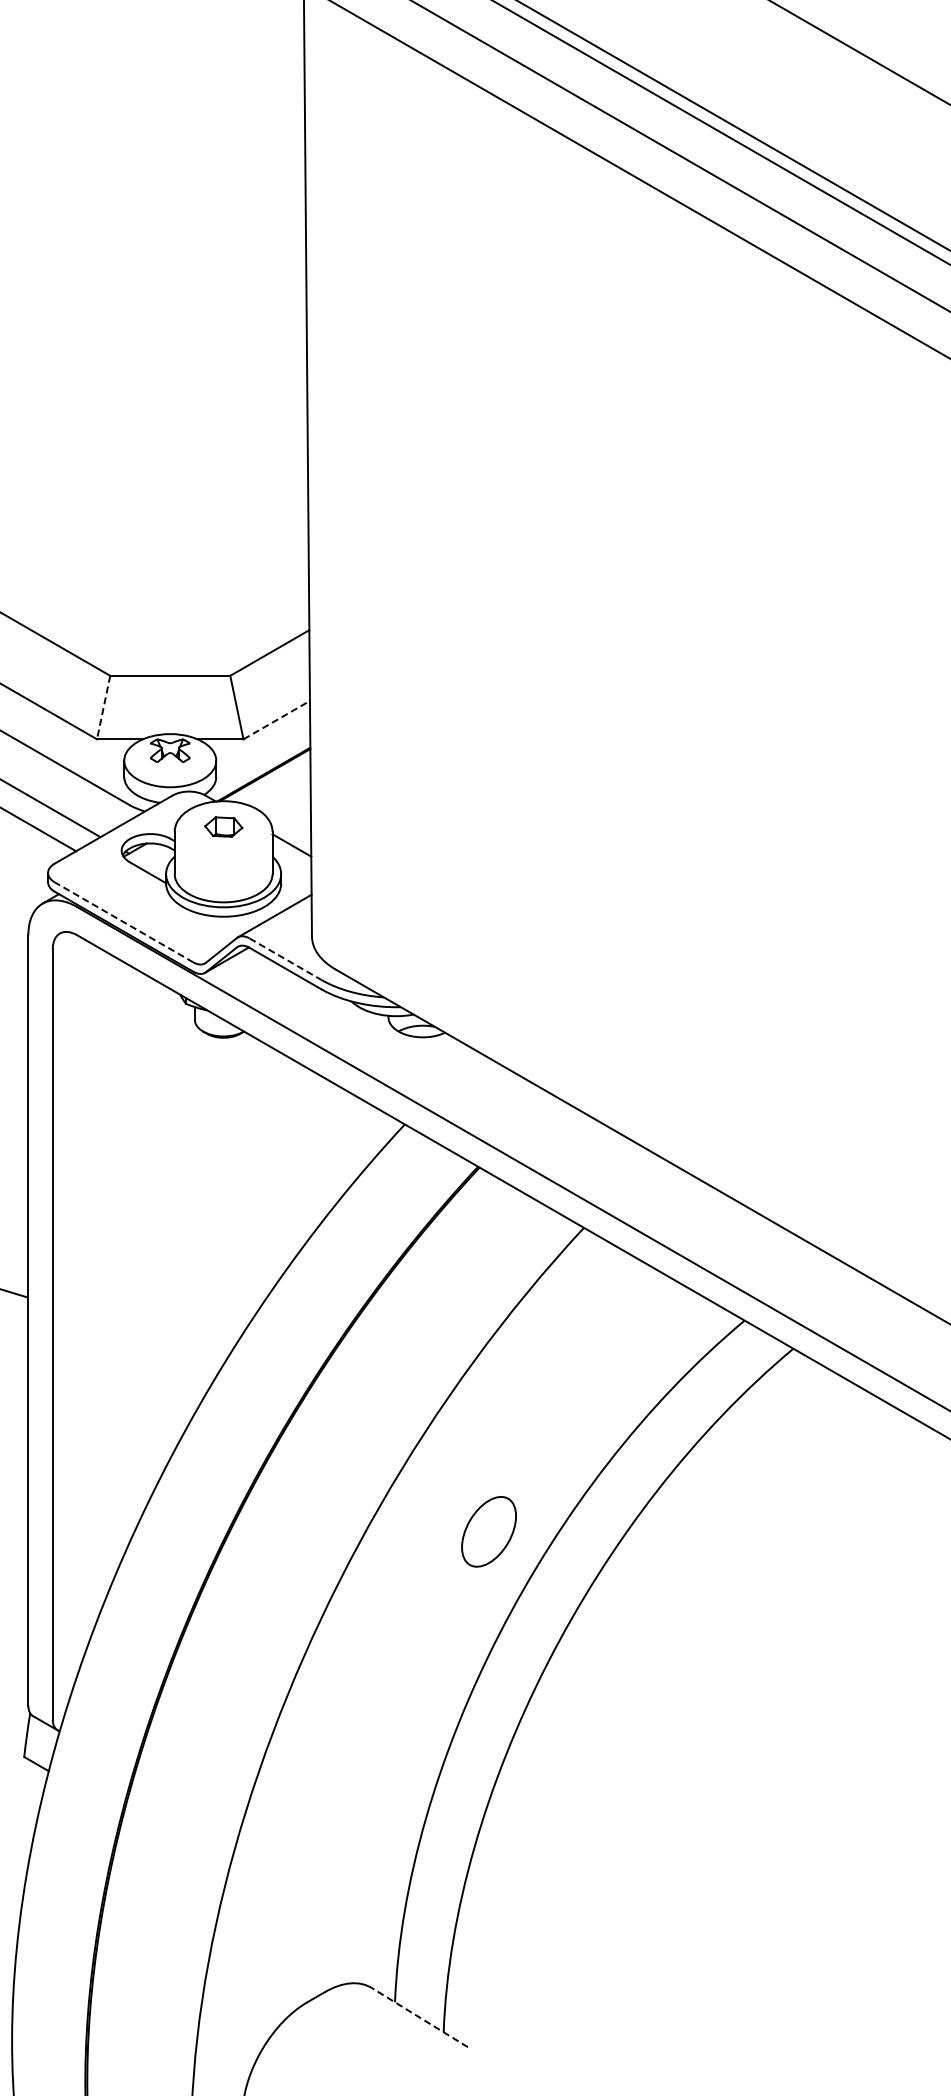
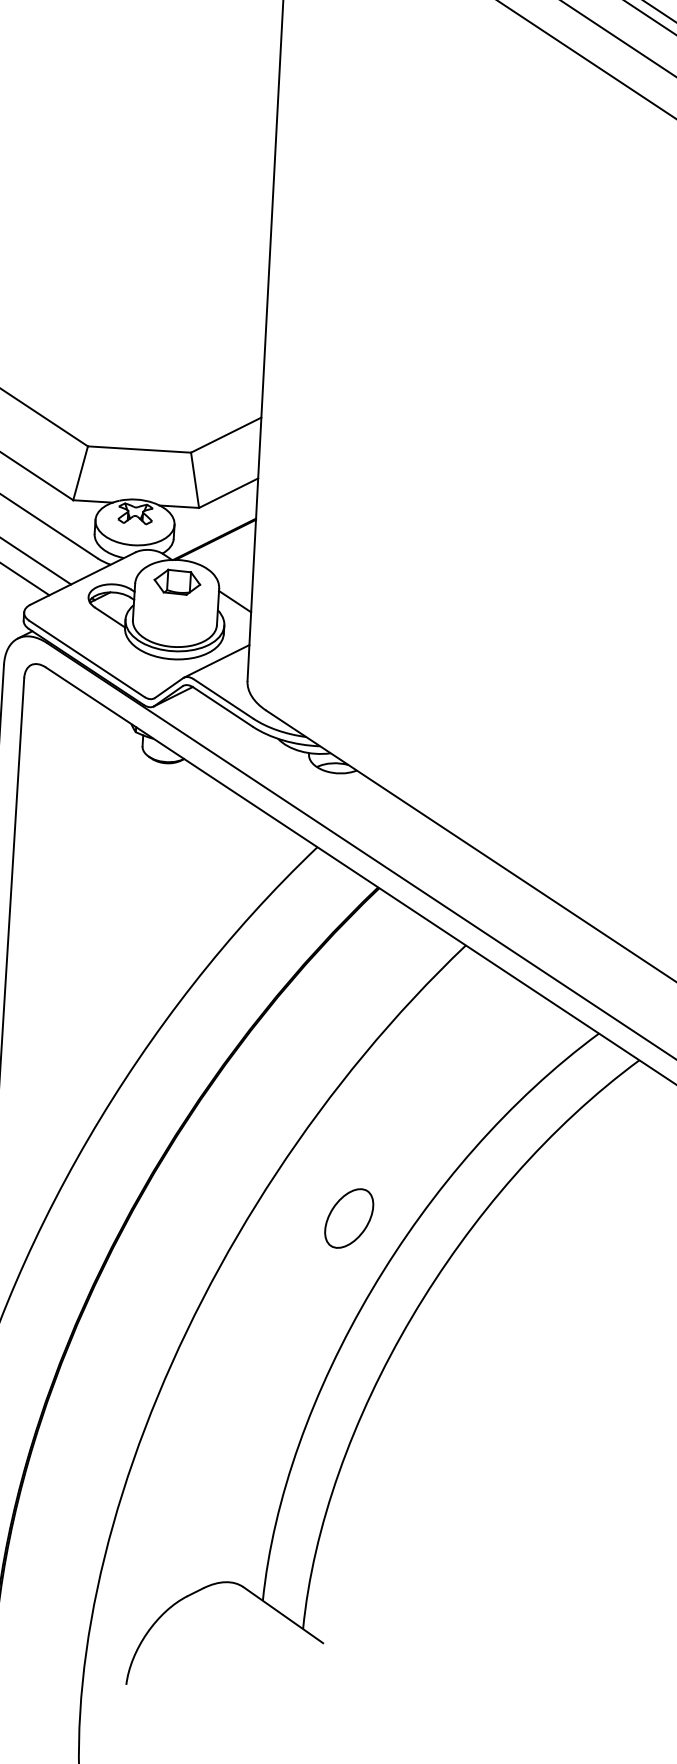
line: (103, 708) -> (80, 474), dashed -> solid
line: (277, 719) -> (229, 492), dashed -> solid
part: (223, 826) -> (177, 581), size x1.43
line: (123, 922) -> (86, 658), dashed -> solid
line: (285, 959) -> (223, 699), dashed -> solid
part: (488, 1531) -> (348, 1218), moved
line: (419, 2017) -> (283, 1615), dashed -> solid

